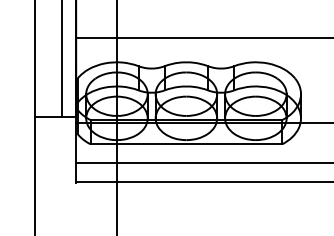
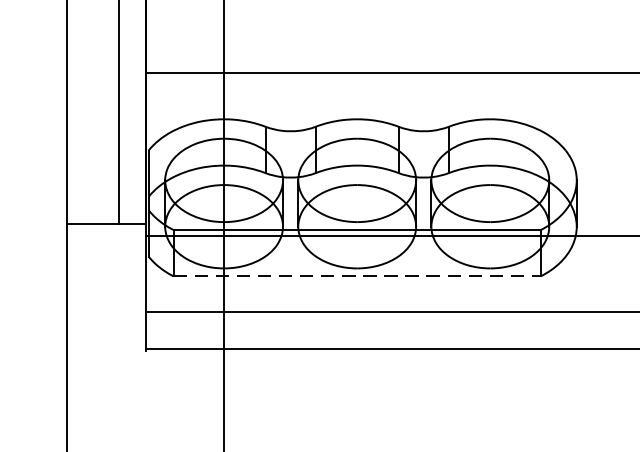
line: (186, 144) -> (357, 276), solid -> dashed

